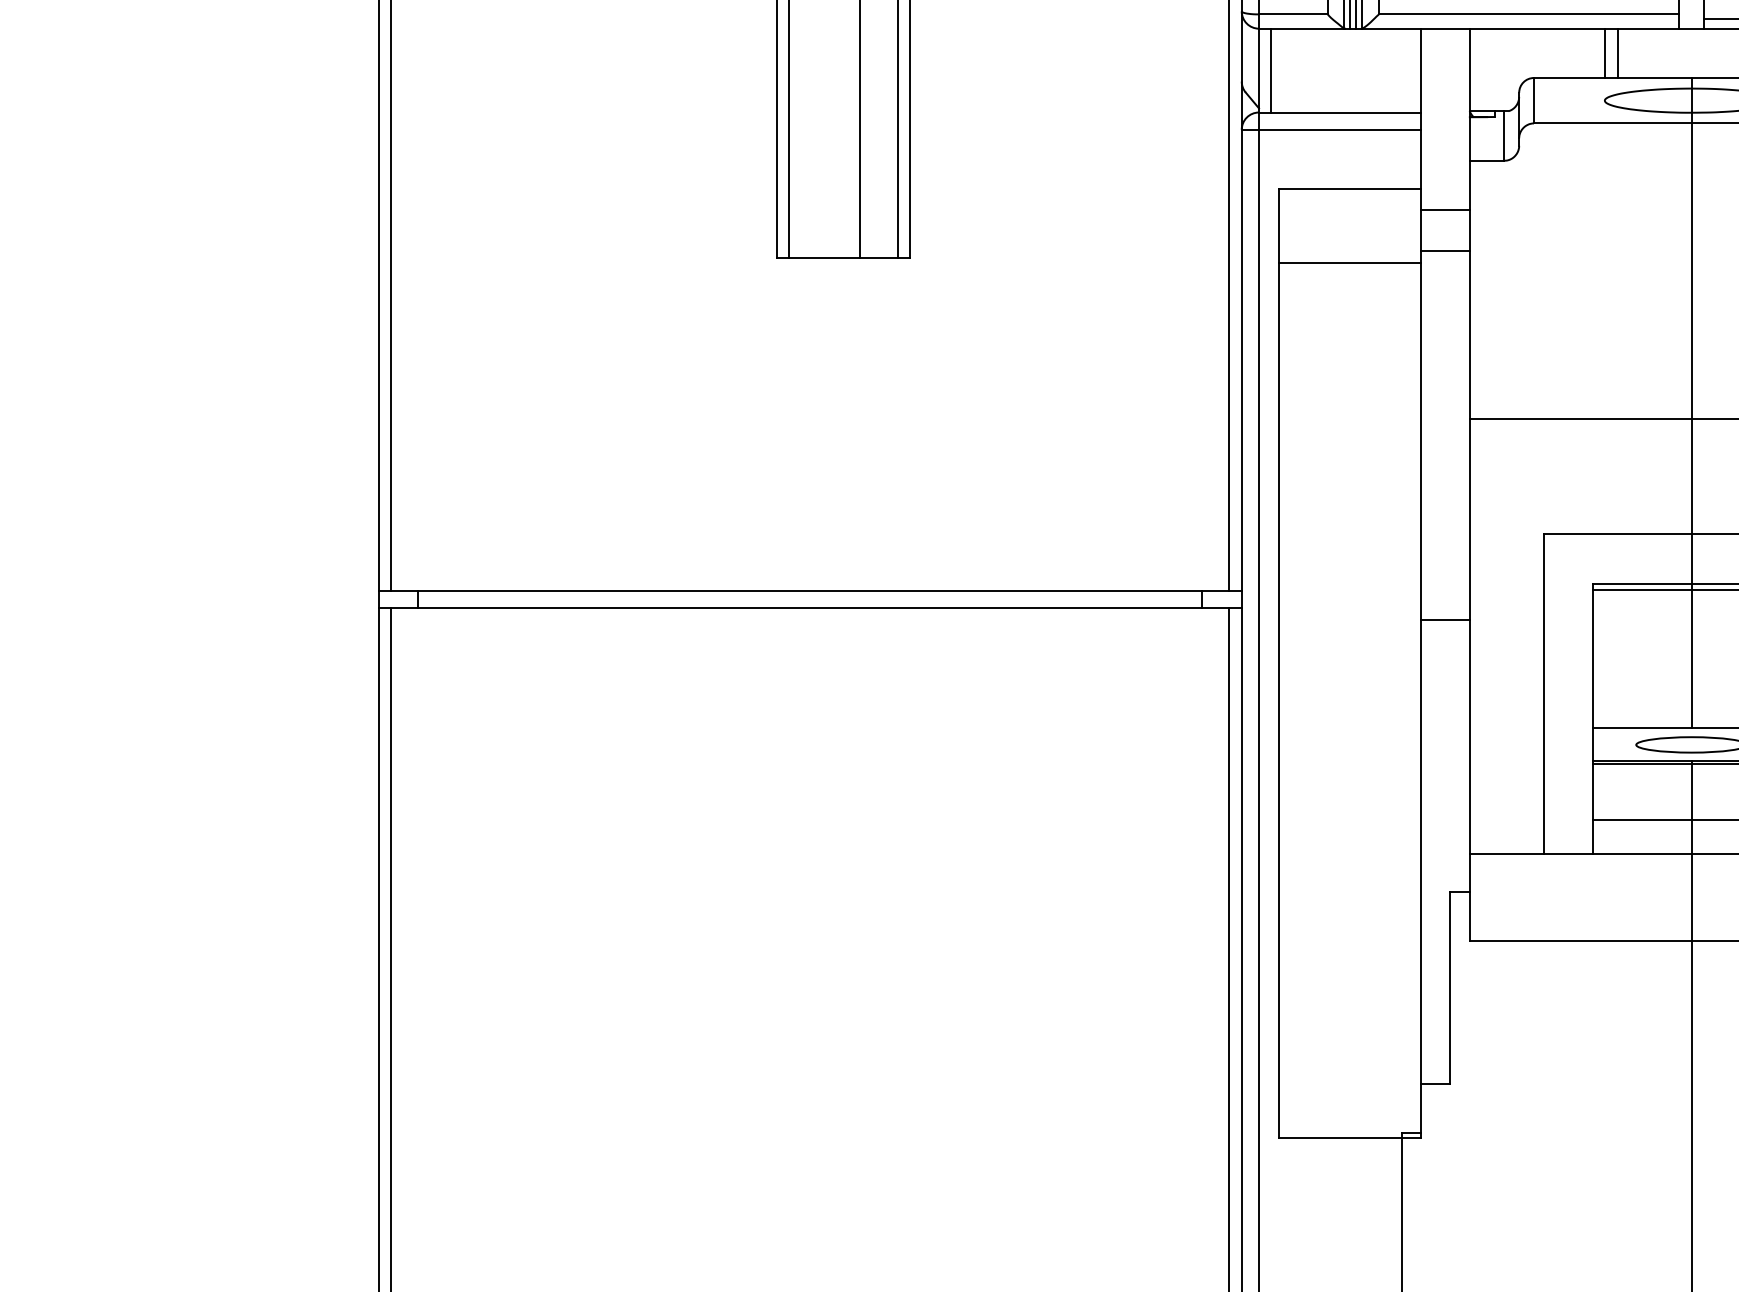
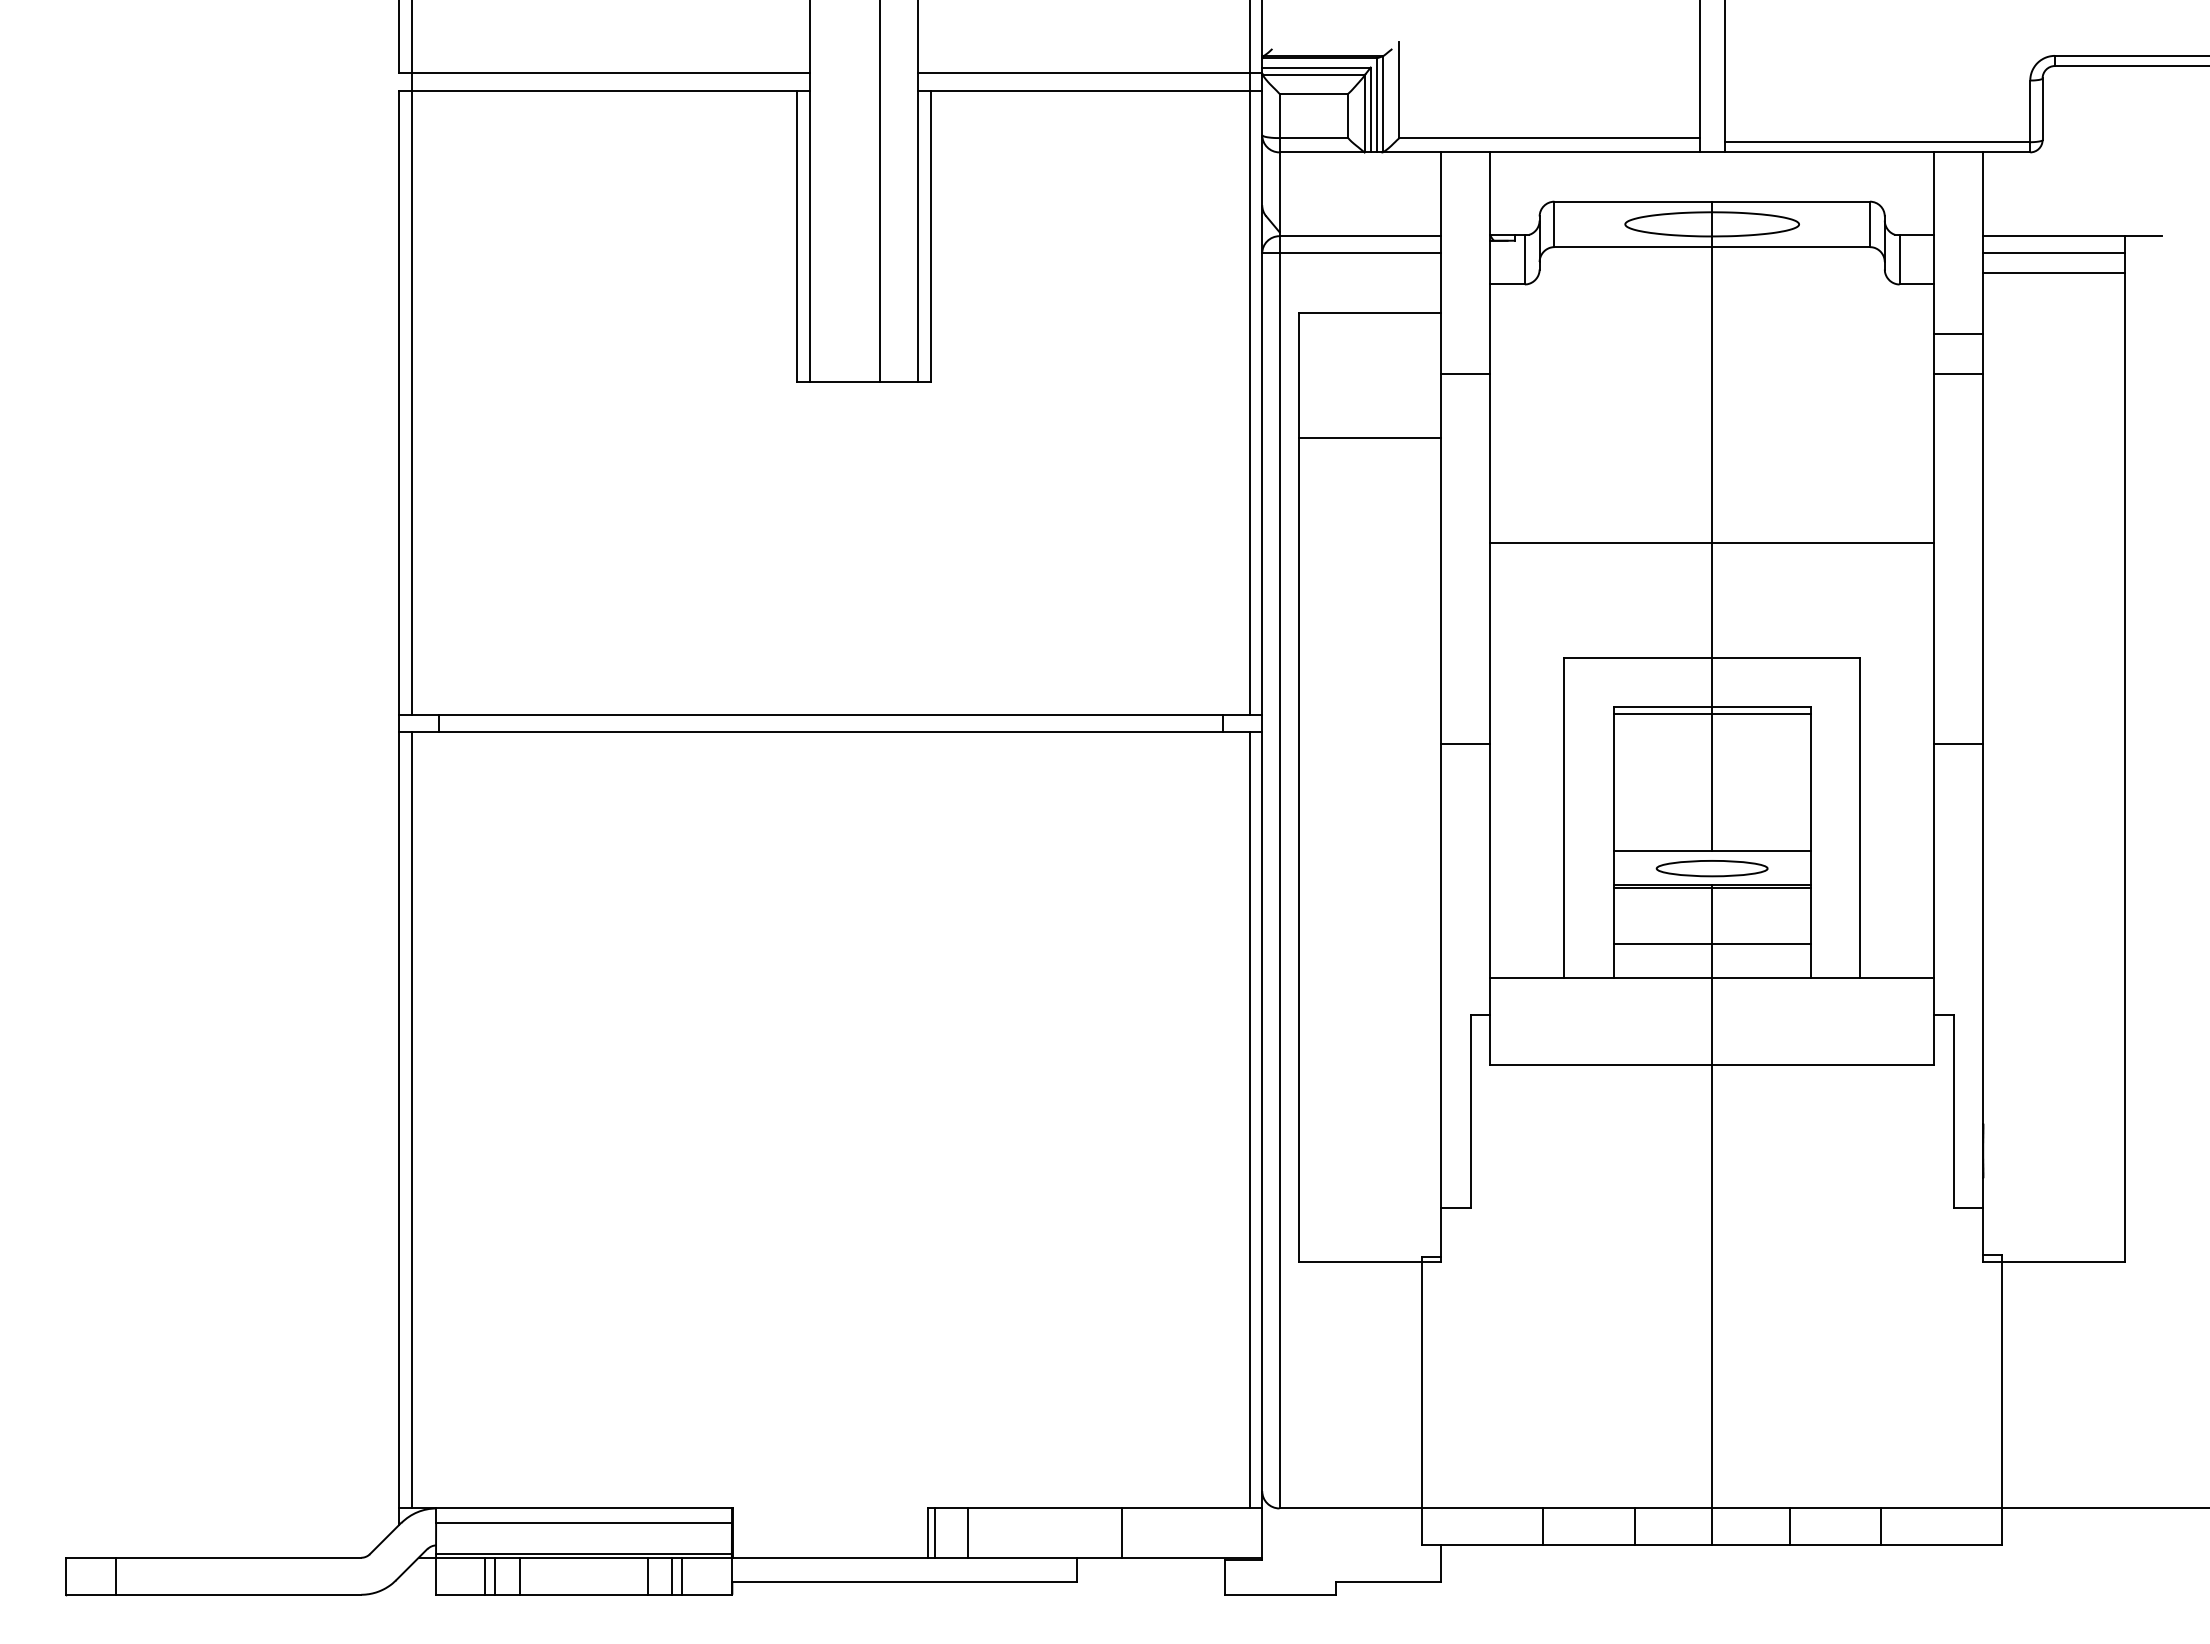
line: (1605, 52) -> (1625, 176), removed
line: (1618, 52) -> (1638, 176), removed
line: (1271, 70) -> (1291, 194), removed
line: (1445, 209) -> (1465, 333), removed
line: (1350, 262) -> (1370, 437), moved

